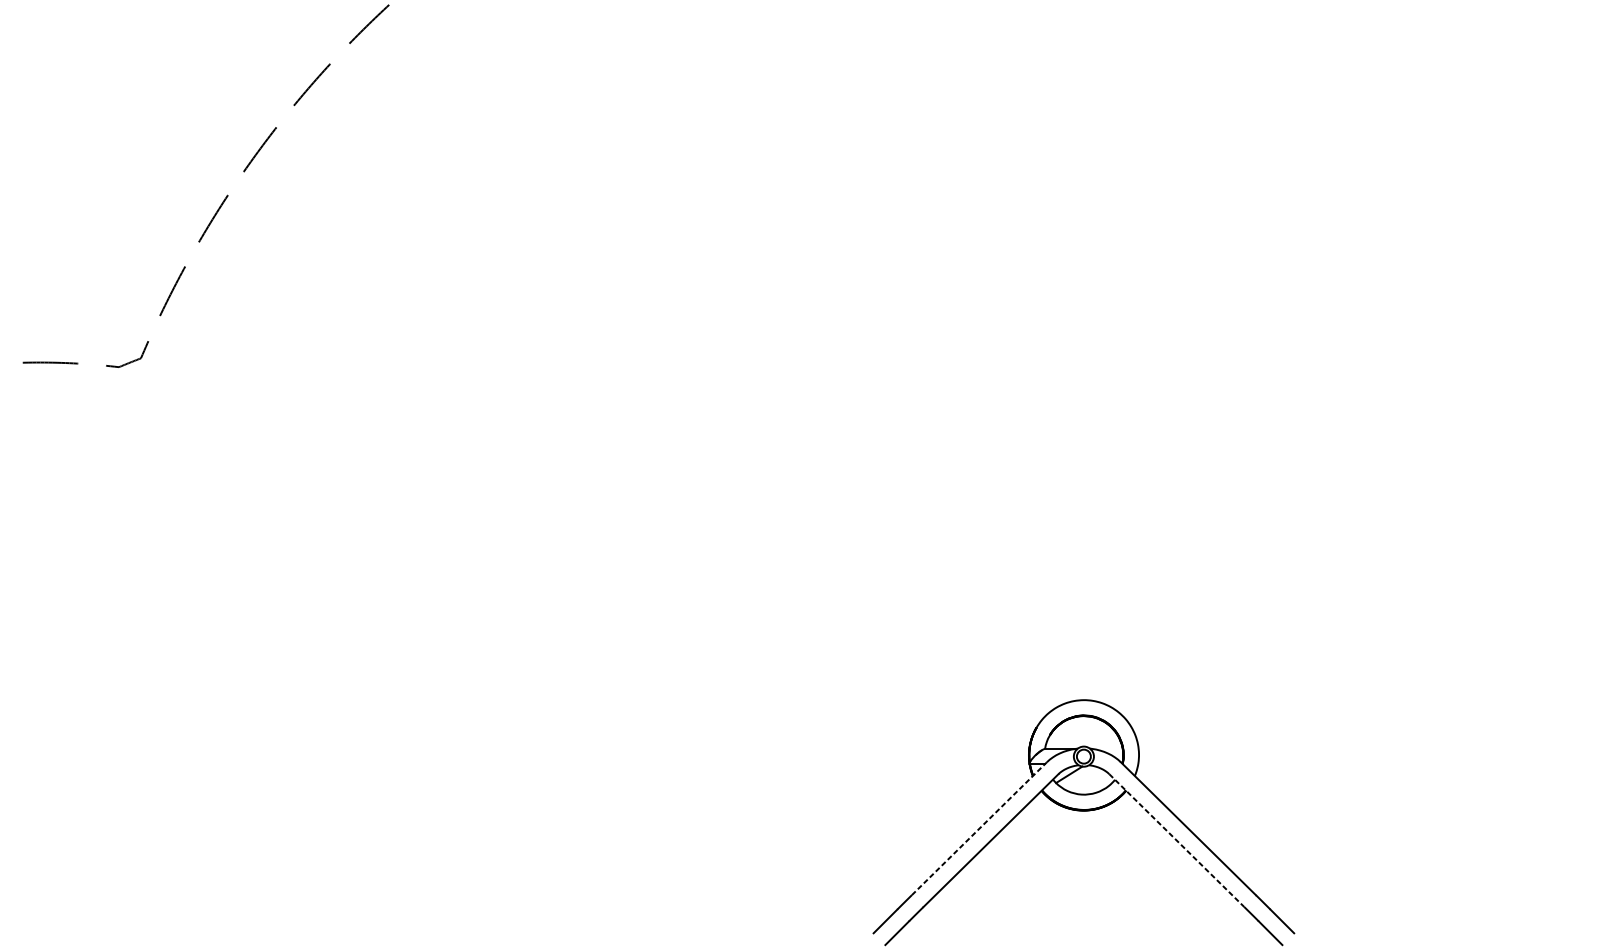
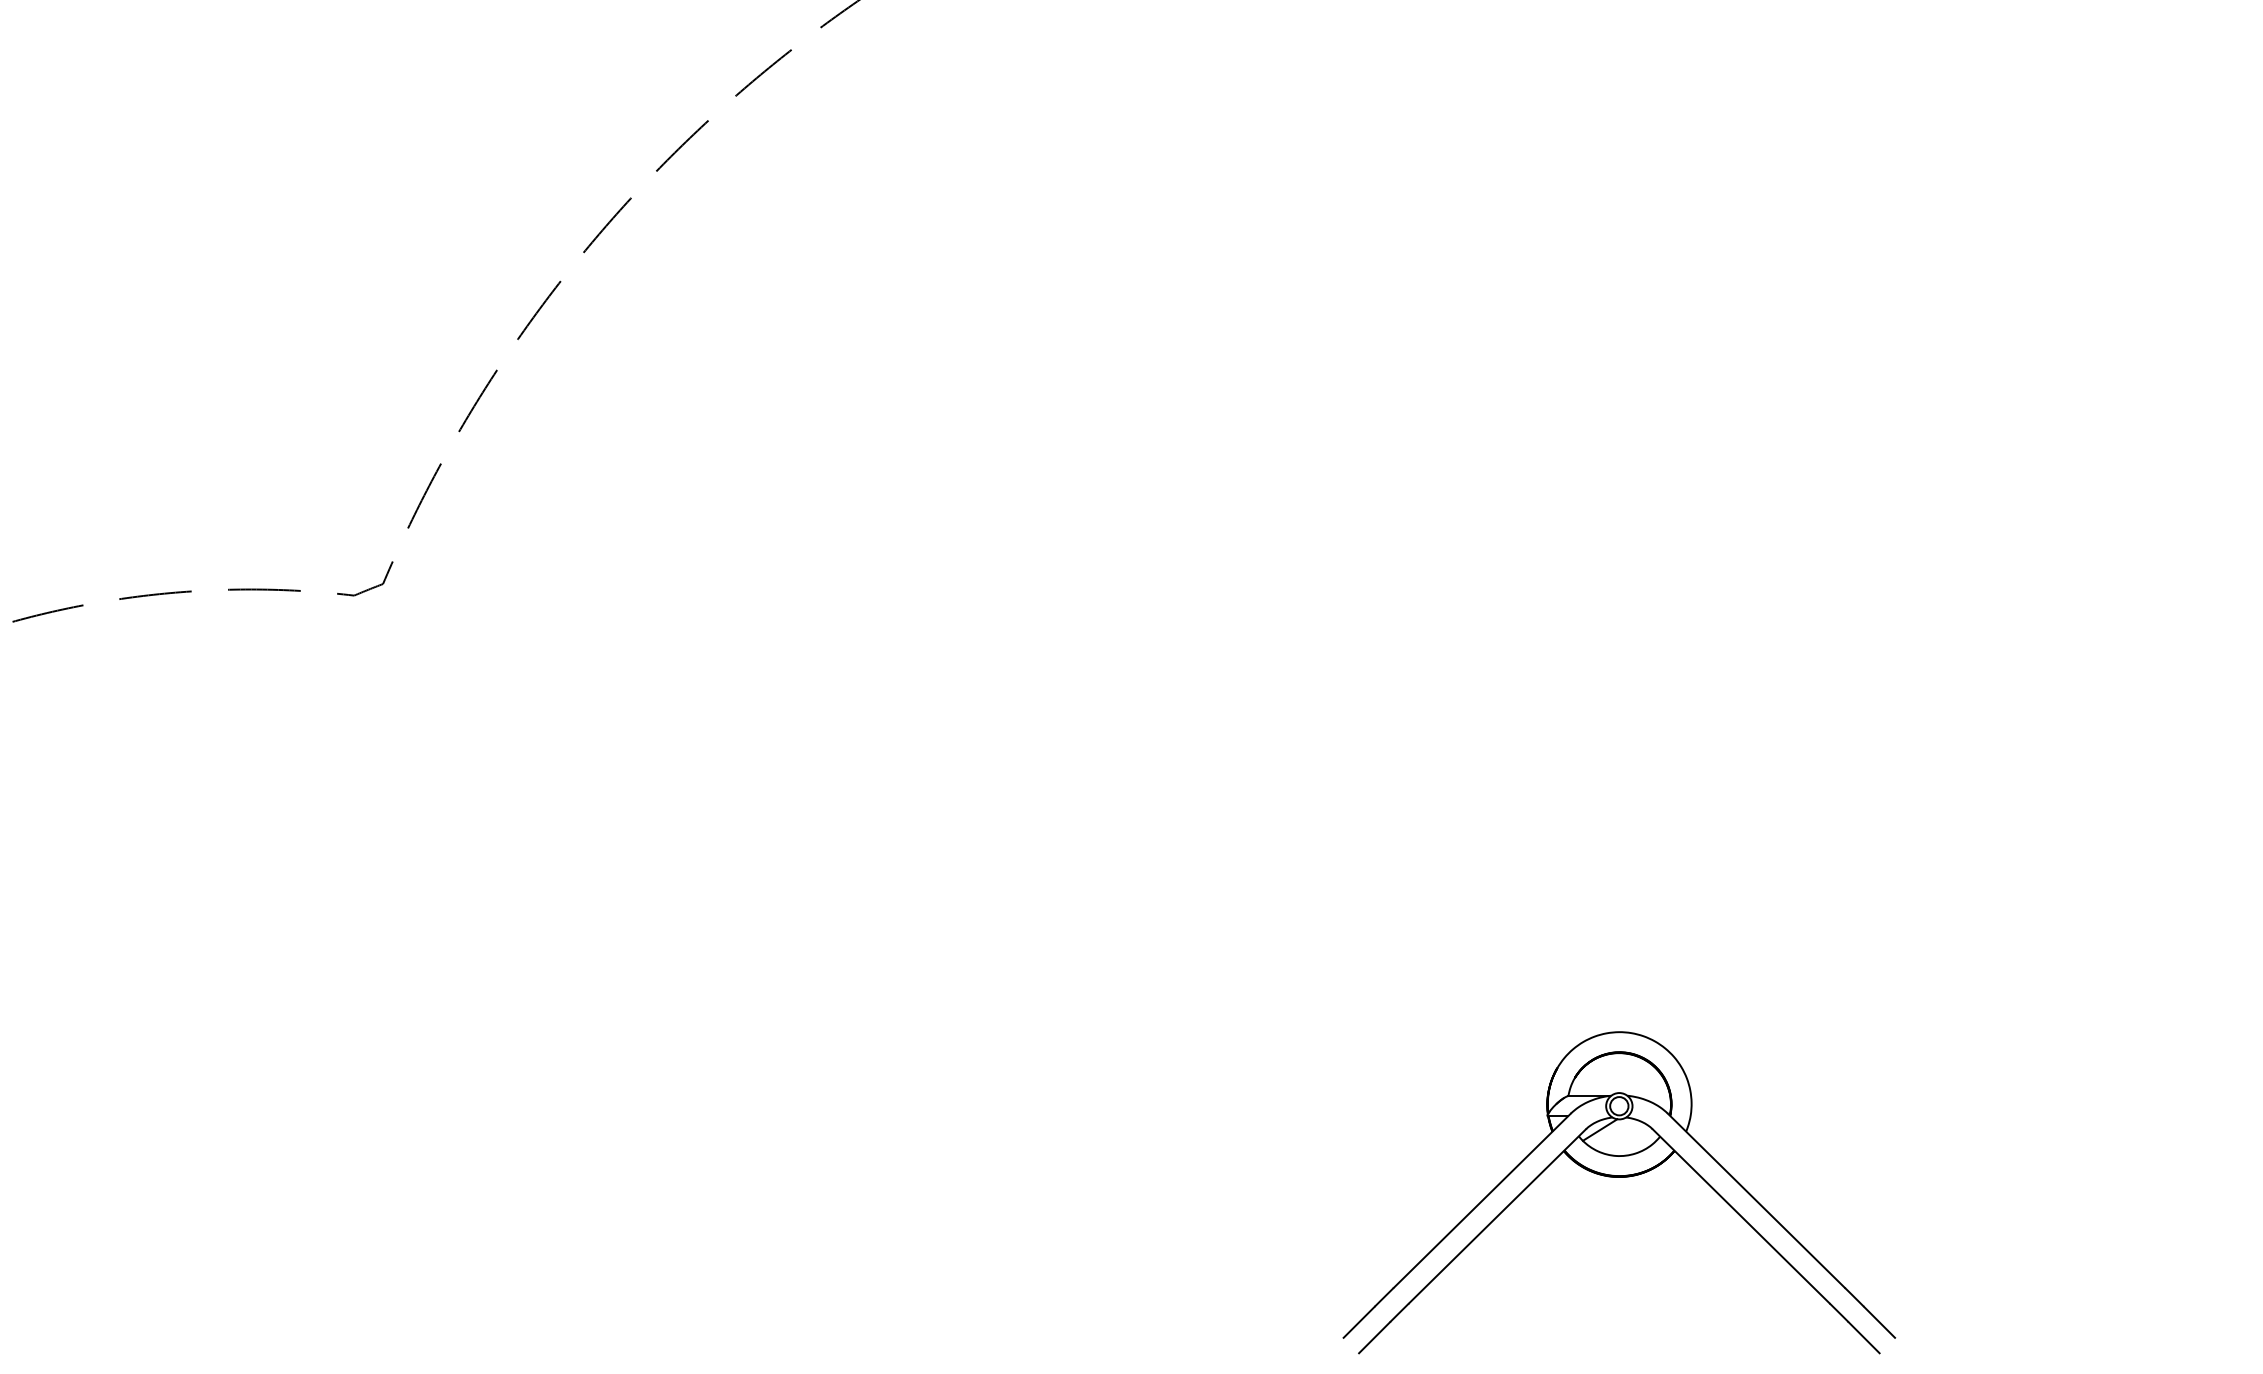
line: (979, 828) -> (1482, 1200), dashed -> solid
line: (1177, 840) -> (1741, 1216), dashed -> solid

